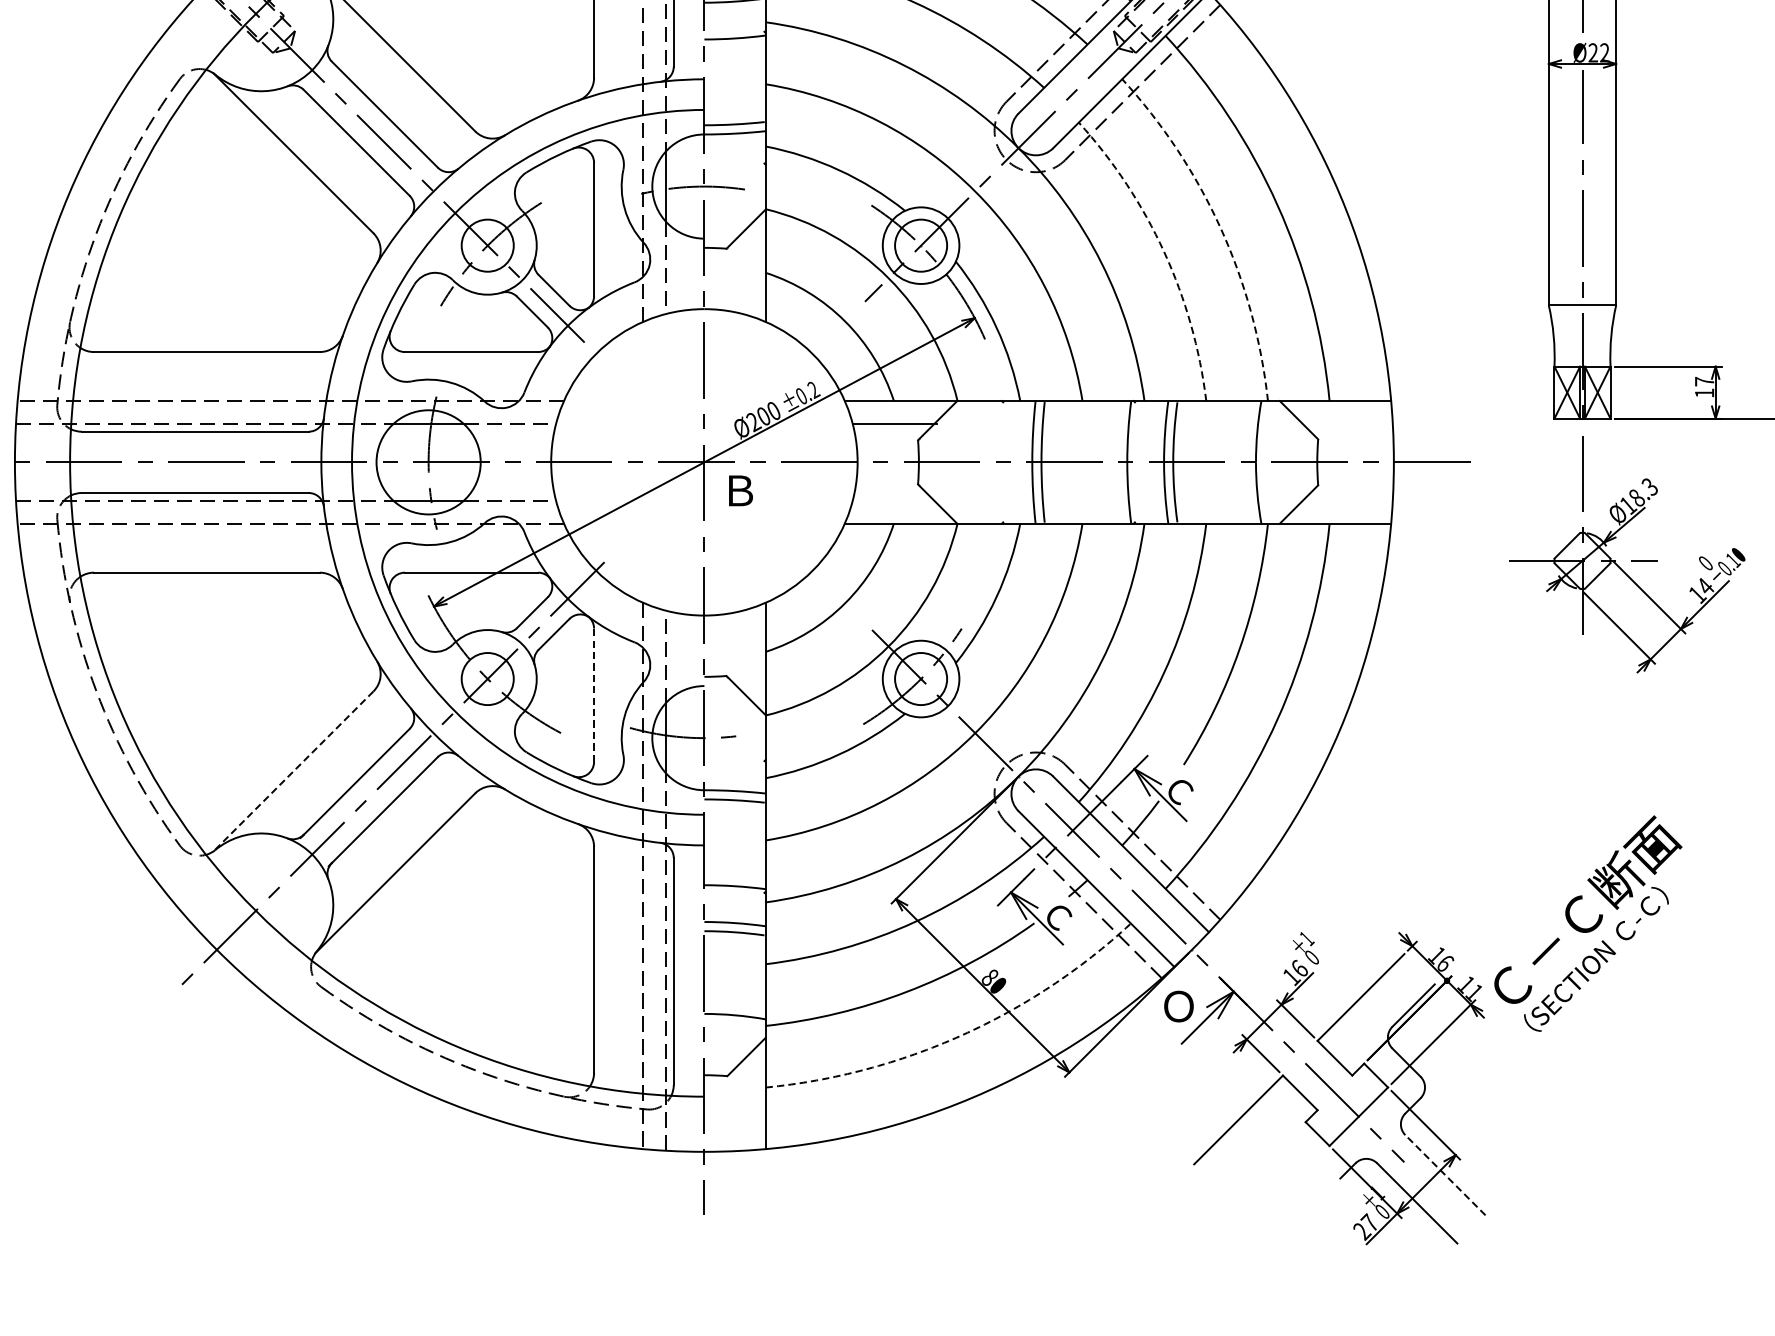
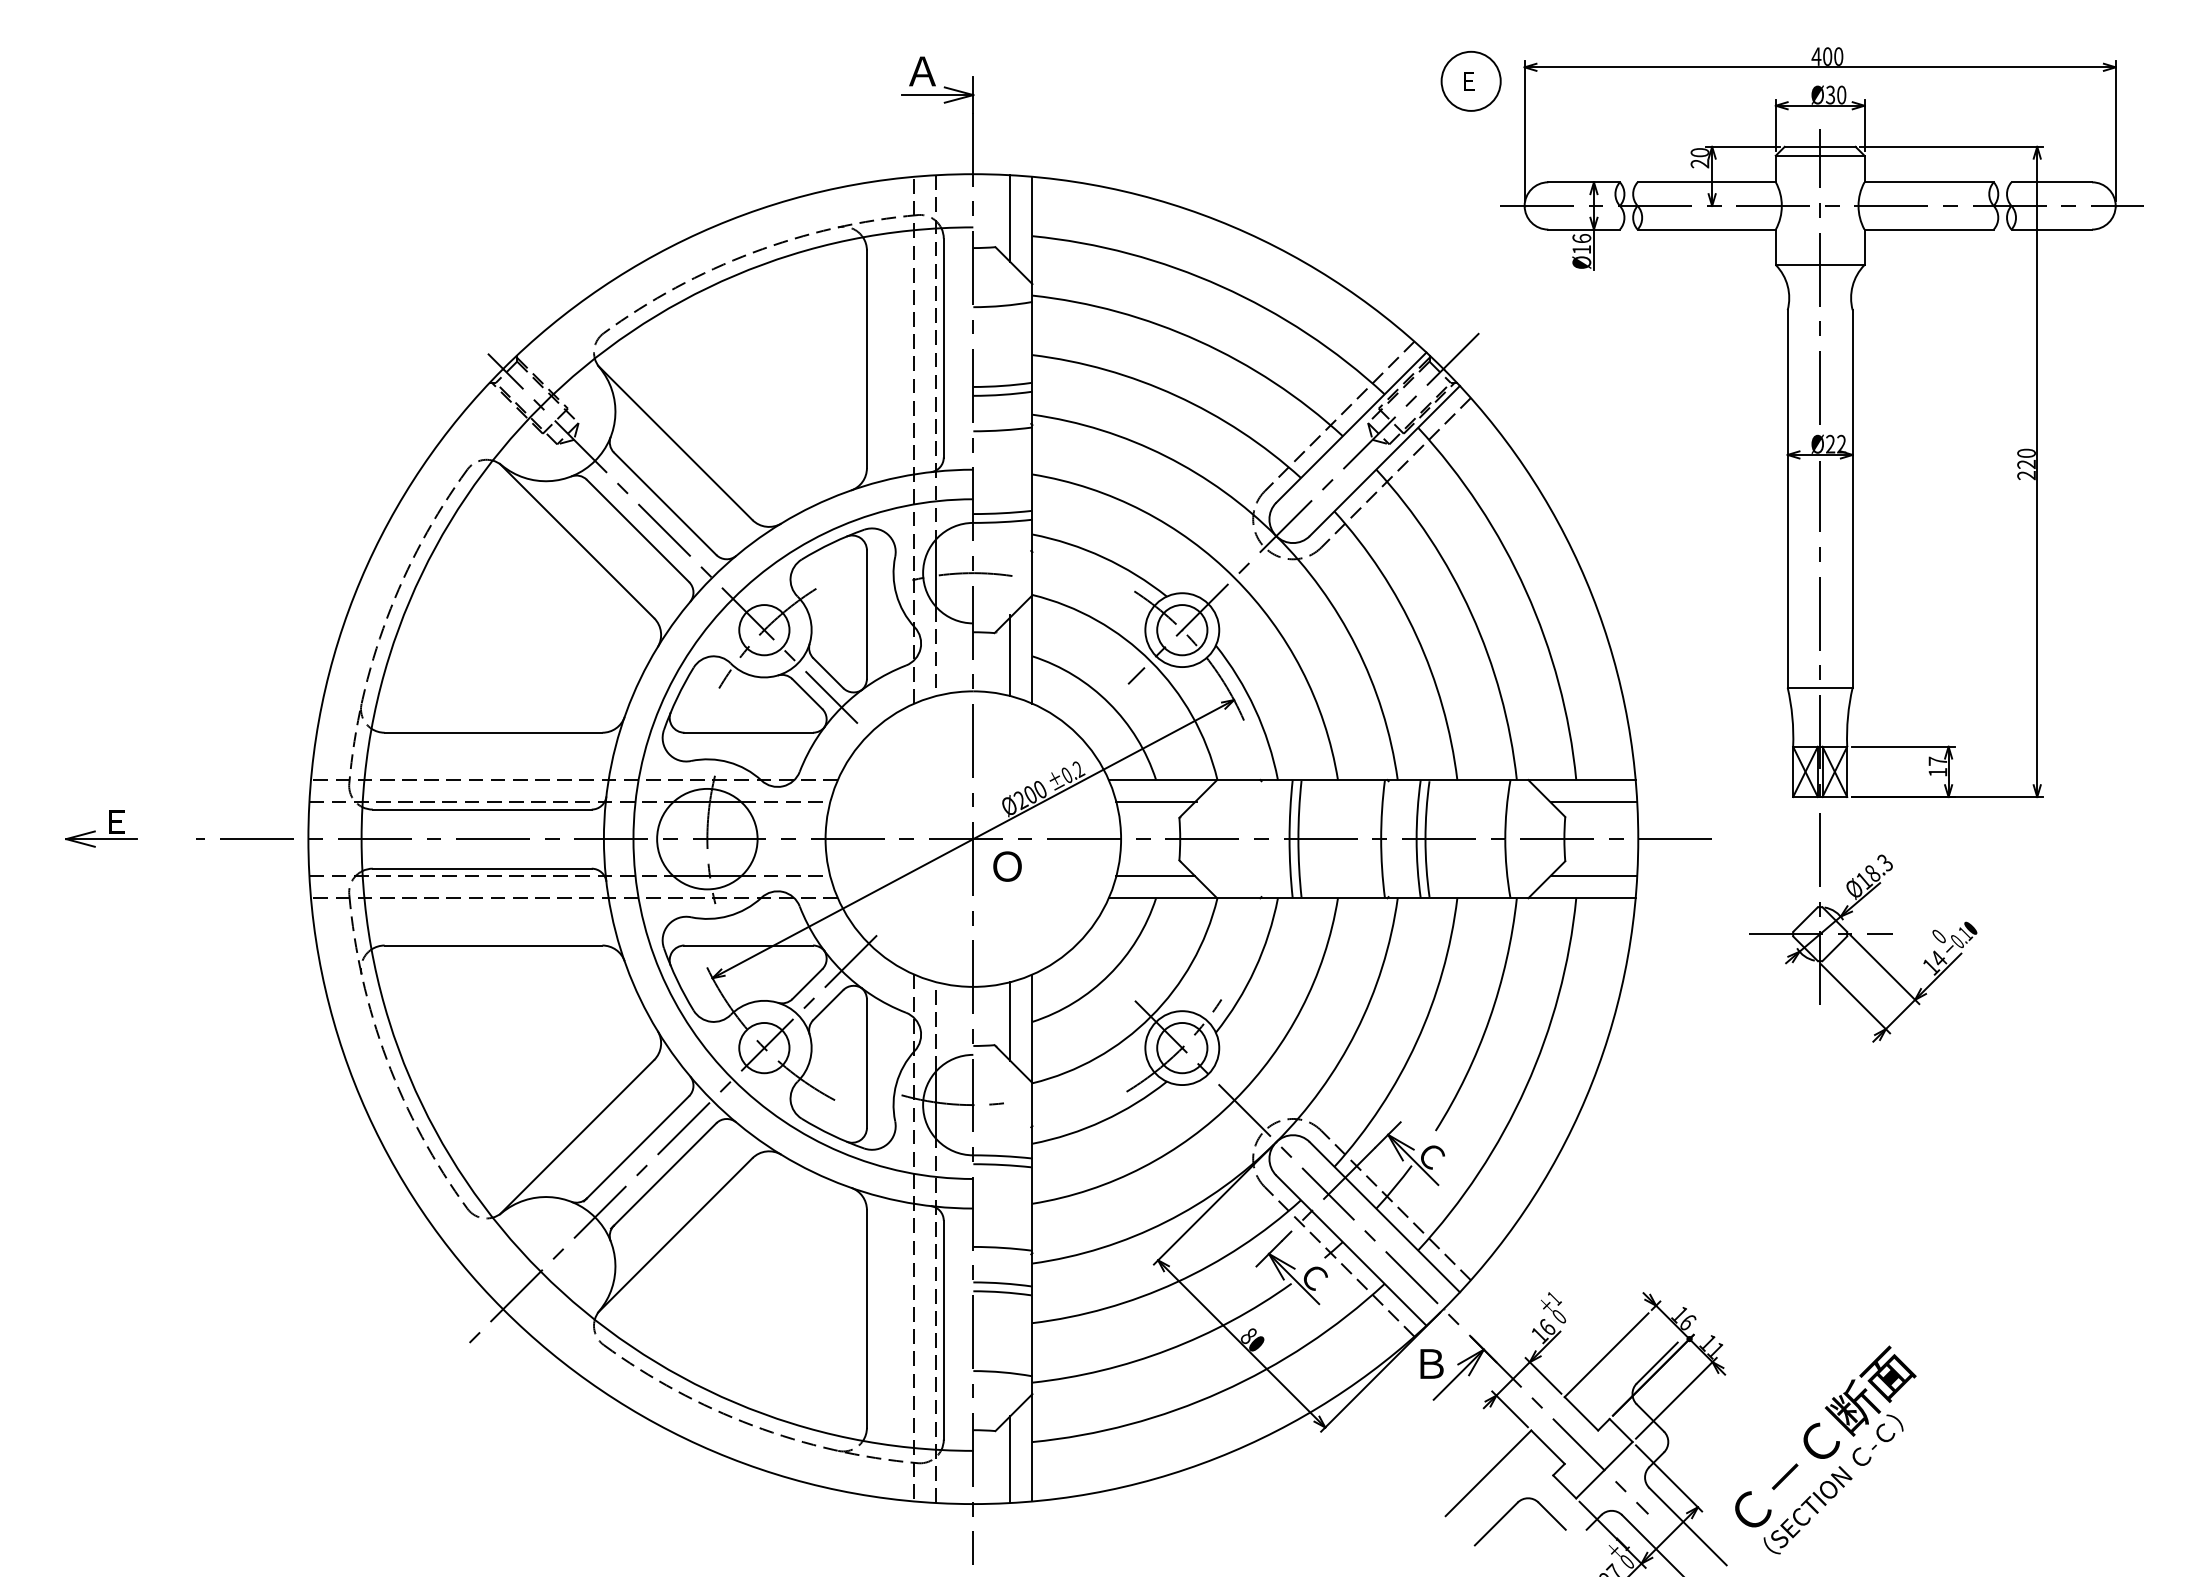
arc: (1220, 228) -> (1471, 613), dashed -> solid
arc: (1163, 252) -> (1416, 636), dashed -> solid
line: (742, 271) -> (1010, 655), added
line: (1347, 424) -> (1593, 802), added
text: (739, 490) -> (1007, 866), Ｂ -> Ｏ
line: (893, 501) -> (1155, 876), added
line: (1347, 501) -> (1593, 876), added
line: (742, 651) -> (1010, 1021), added
line: (593, 695) -> (866, 1063), dashed -> solid
line: (292, 771) -> (576, 1137), dashed -> solid
text: (1588, 923) -> (1825, 1449), moved
text: (1178, 1006) -> (1430, 1363), Ｏ -> Ｂ
arc: (961, 1035) -> (1221, 1391), dashed -> solid
line: (742, 1105) -> (1010, 1459), added
part: (1261, 1159) -> (1510, 1511), added
line: (1445, 1175) -> (1688, 1526), dashed -> solid

